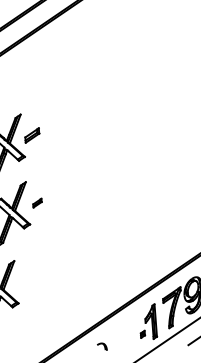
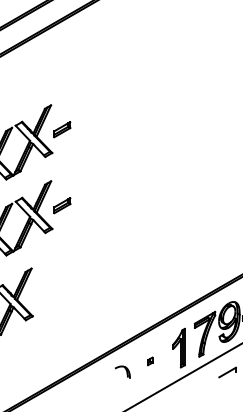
part: (37, 202) -> (62, 205), size x1.67
part: (143, 334) -> (150, 361), moved
part: (101, 346) -> (122, 371), size x1.43

